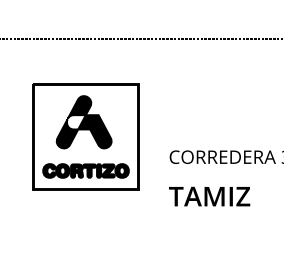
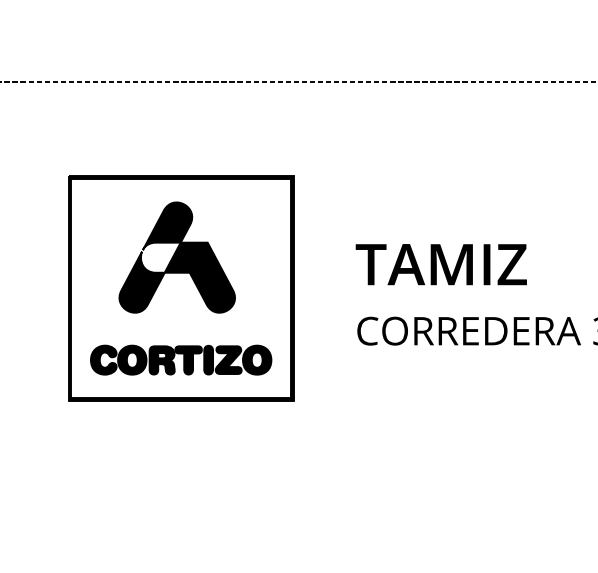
text: (209, 196) -> (441, 264), moved

